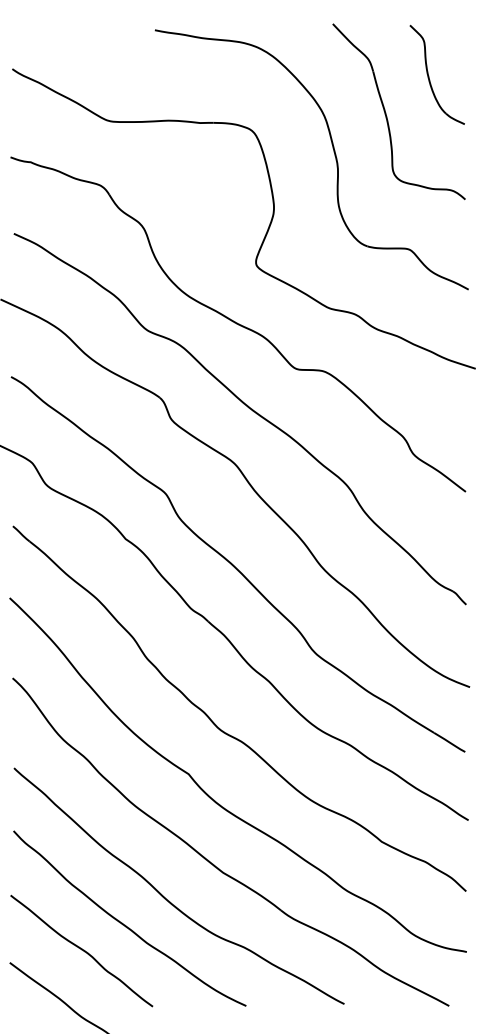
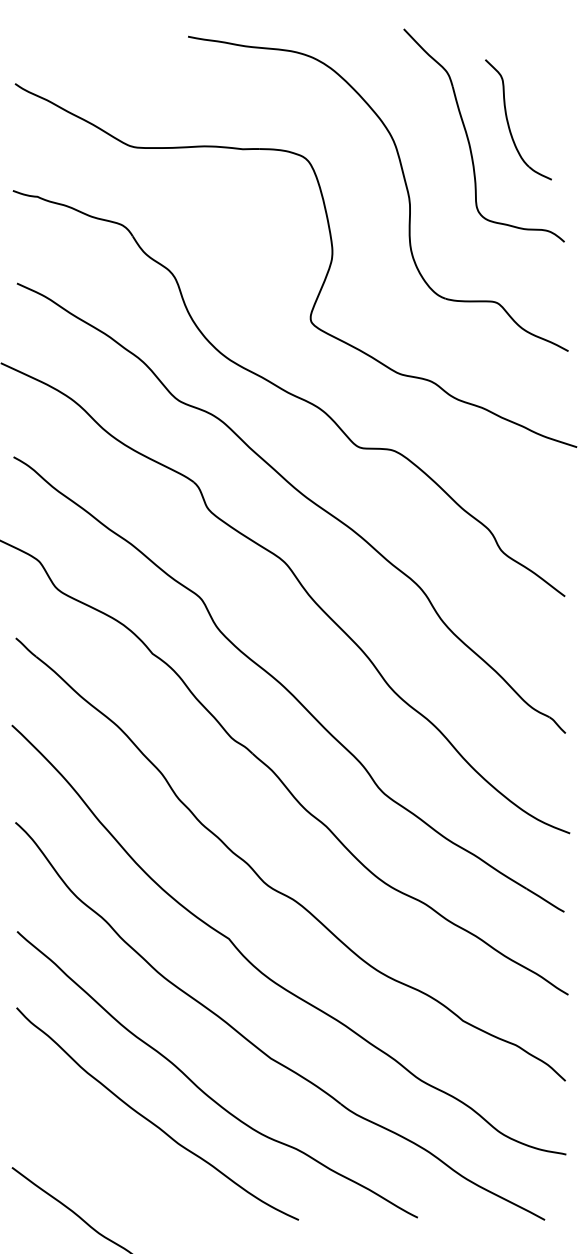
part: (429, 75) -> (508, 120), moved
curve: (81, 950) -> (99, 1152), removed

